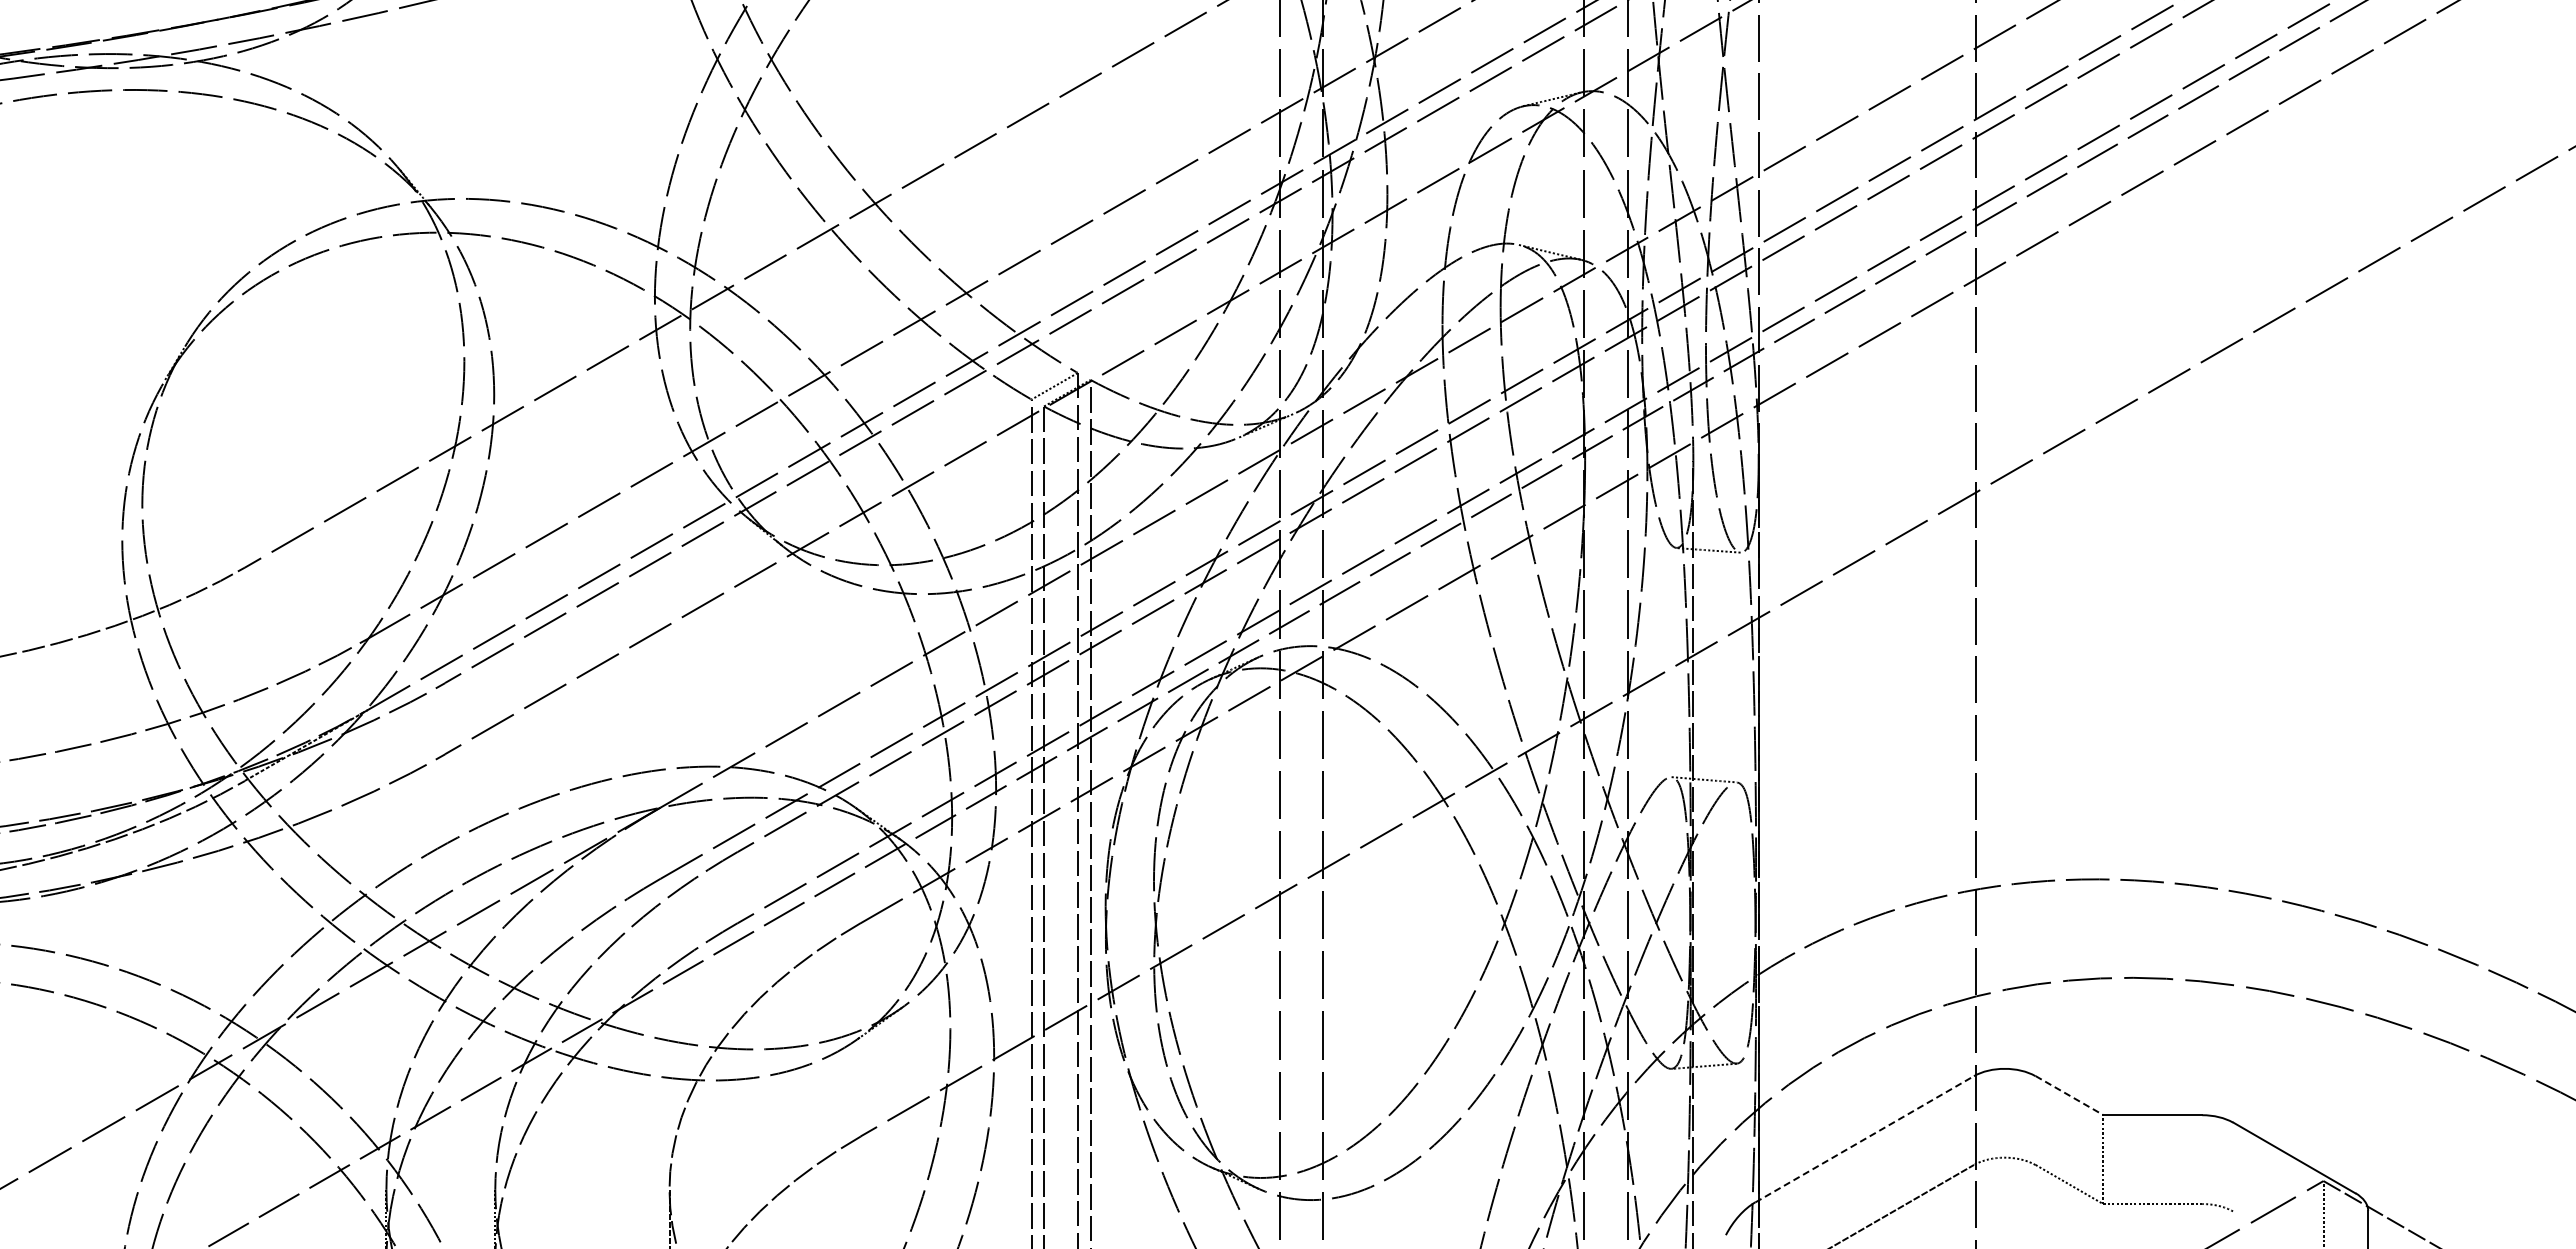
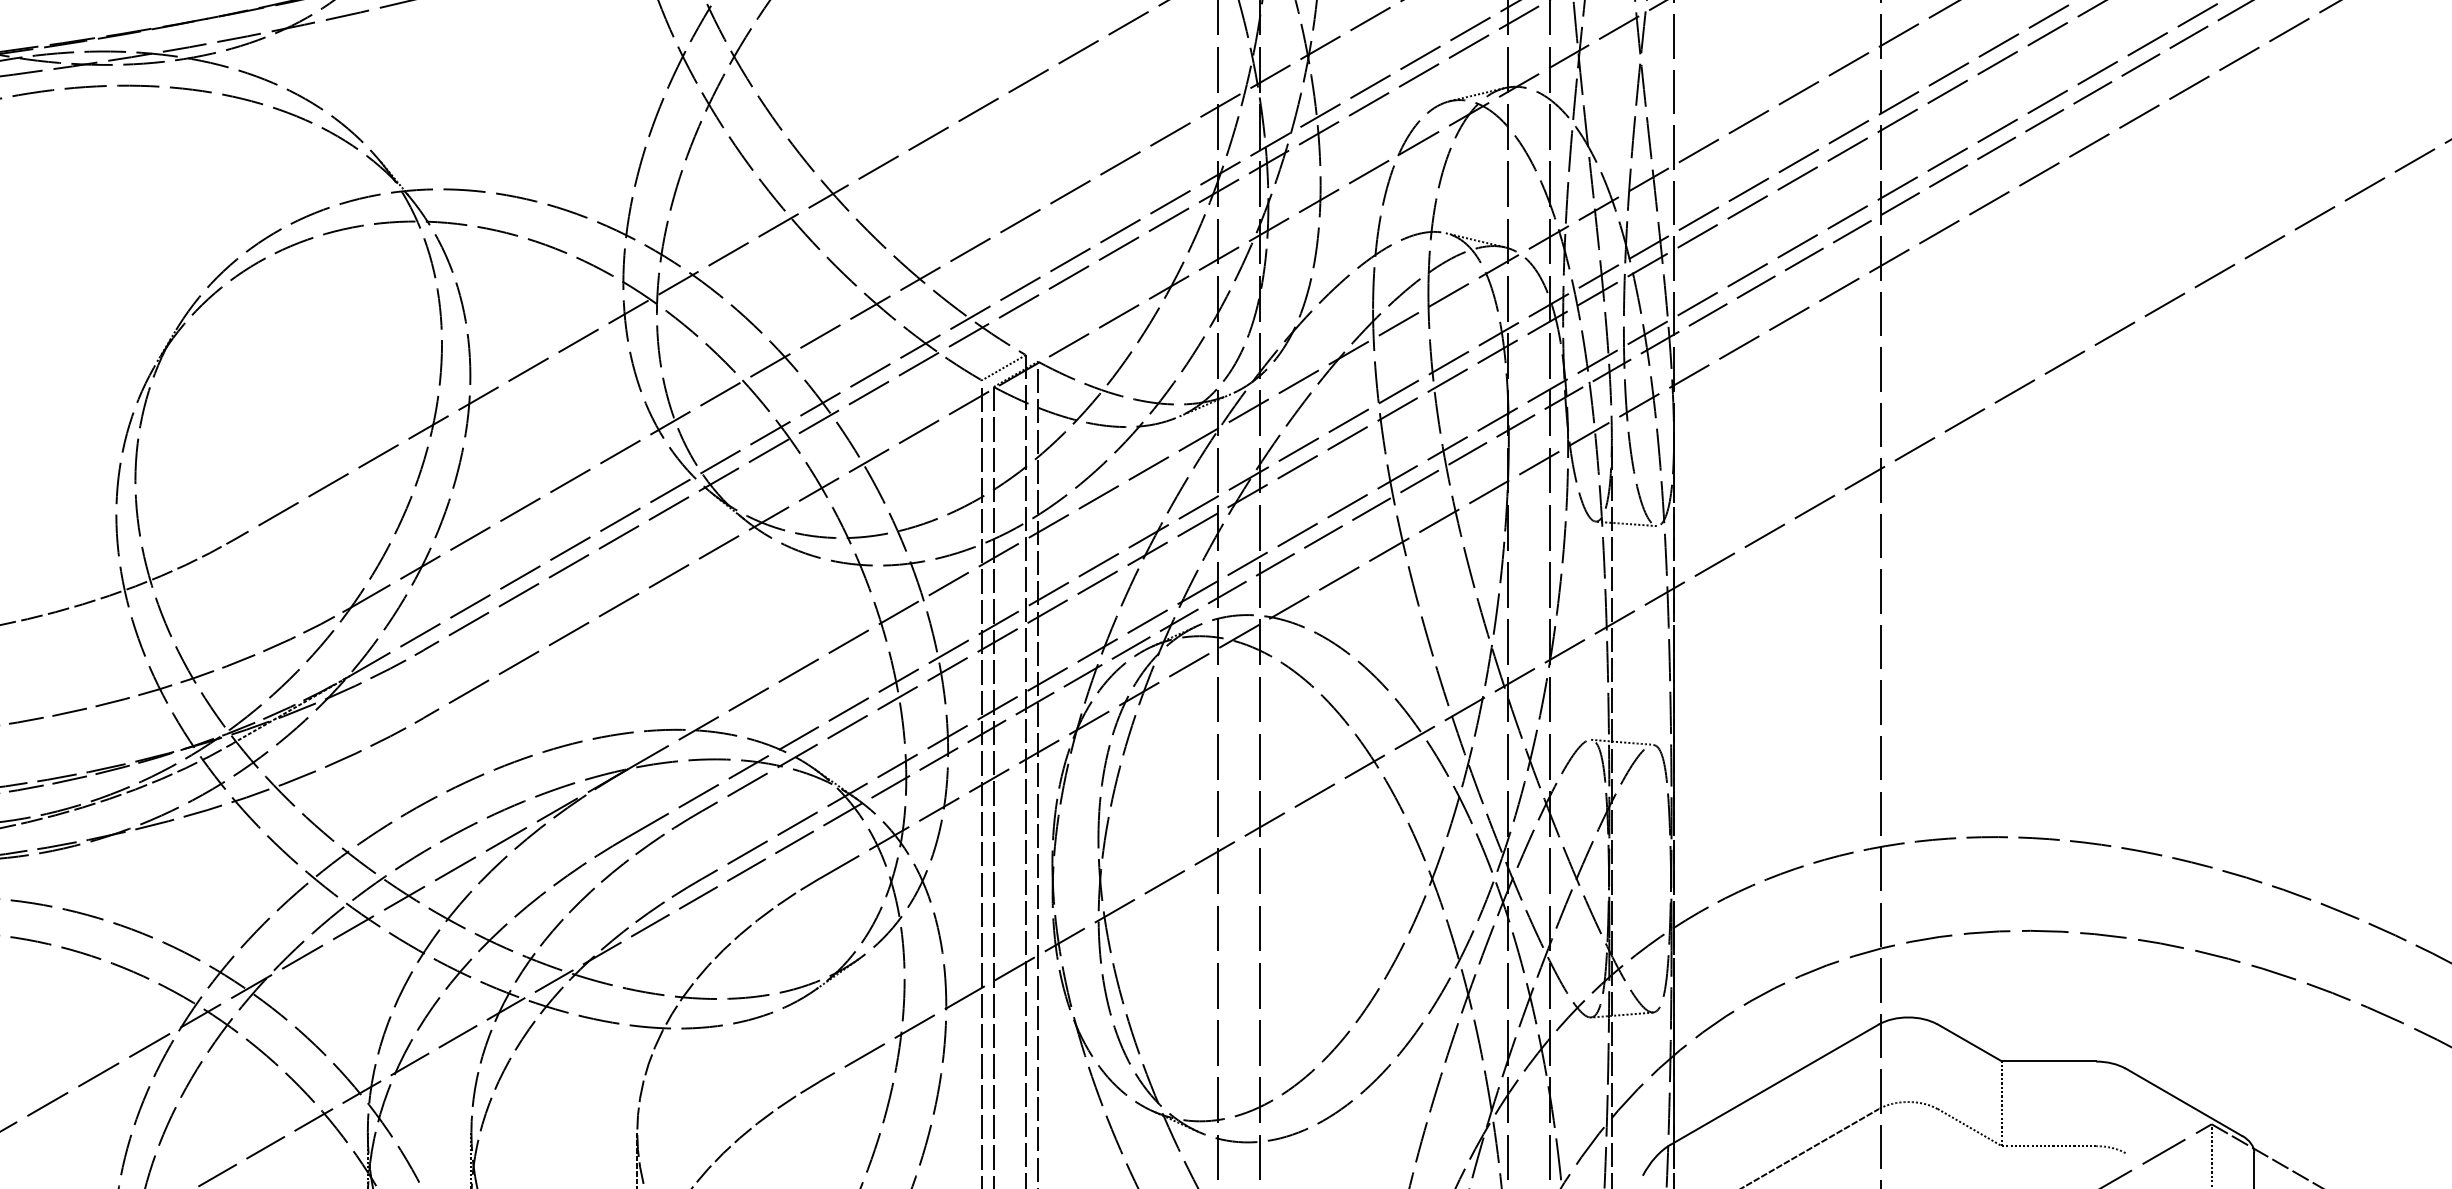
line: (2069, 1095) -> (1969, 1042), dashed -> solid
line: (1865, 1139) -> (1775, 1084), dashed -> solid

